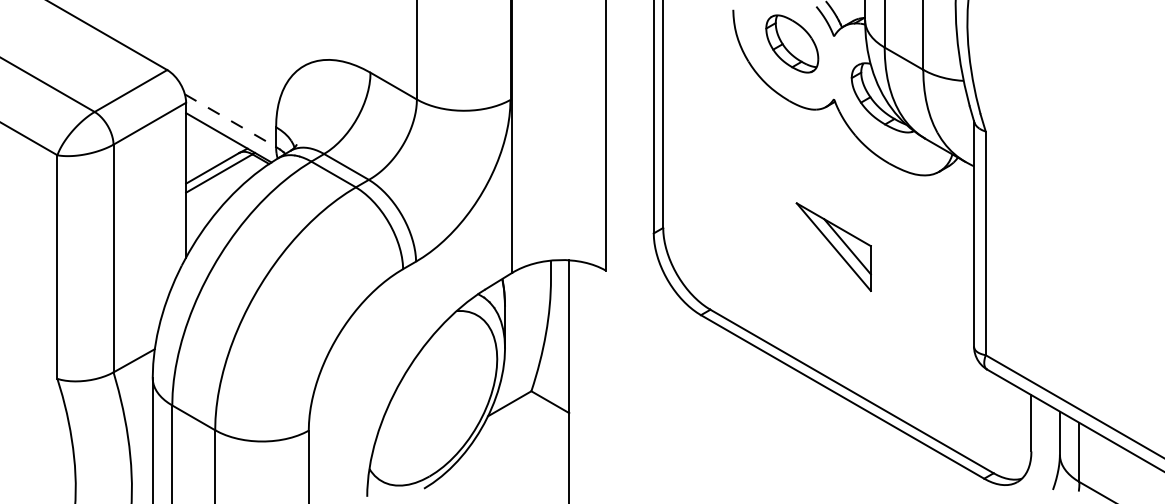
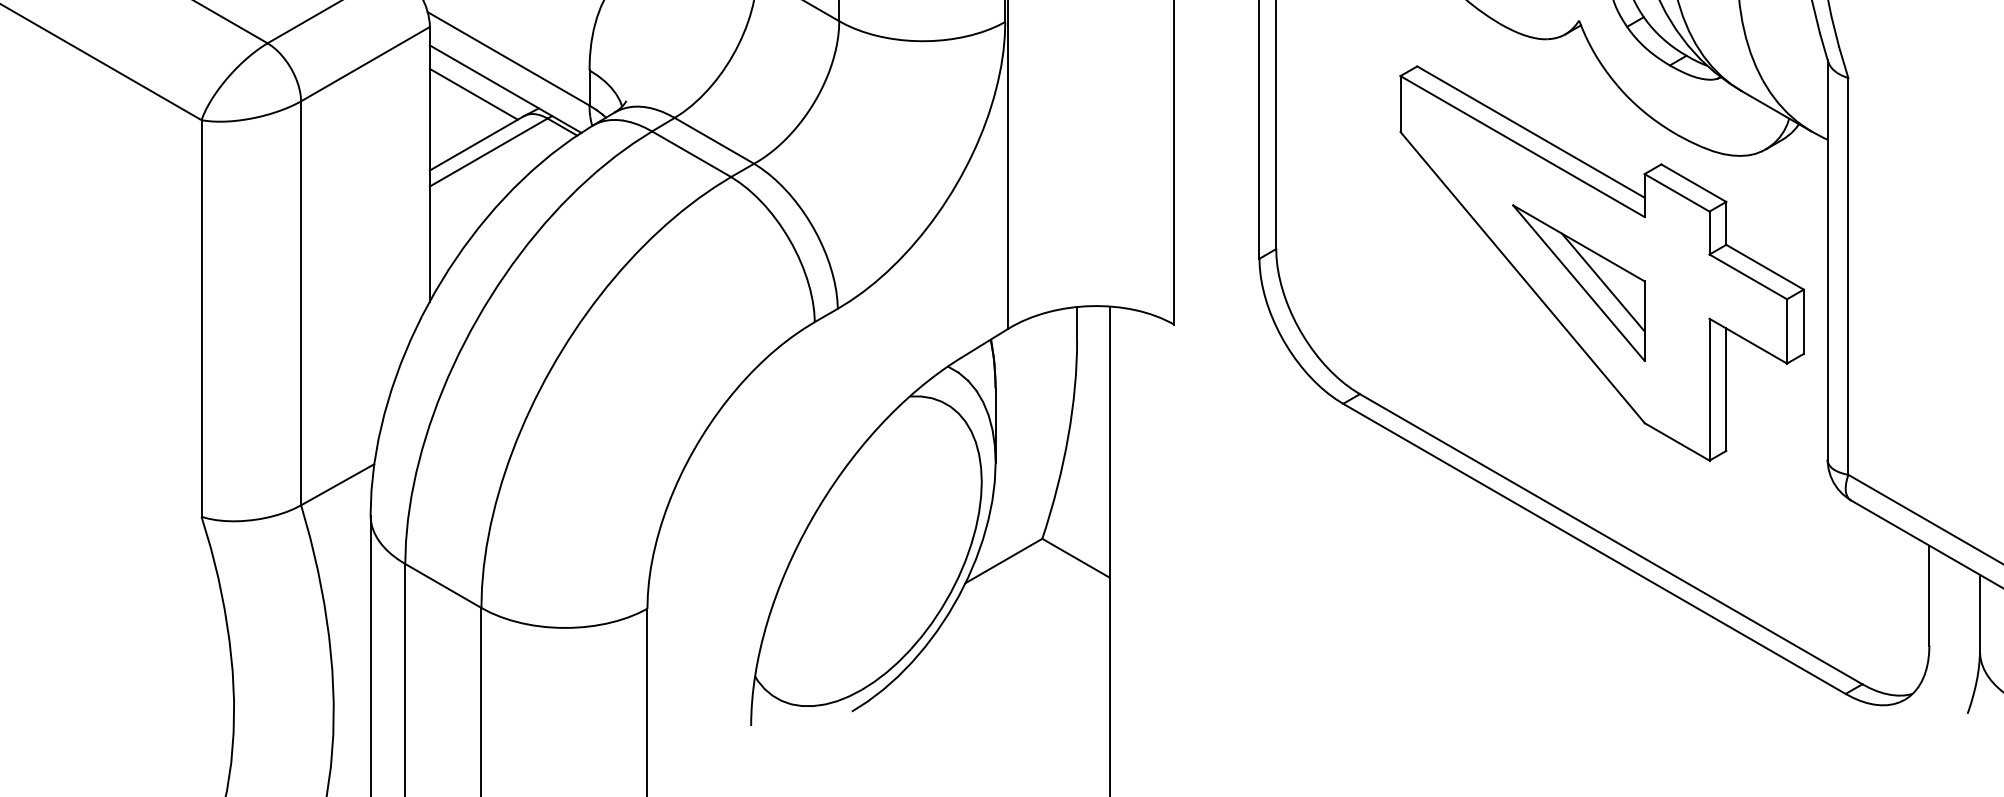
line: (230, 120) -> (508, 58), dashed -> solid
line: (210, 140) -> (473, 93), added
part: (846, 235) -> (1601, 262), added

